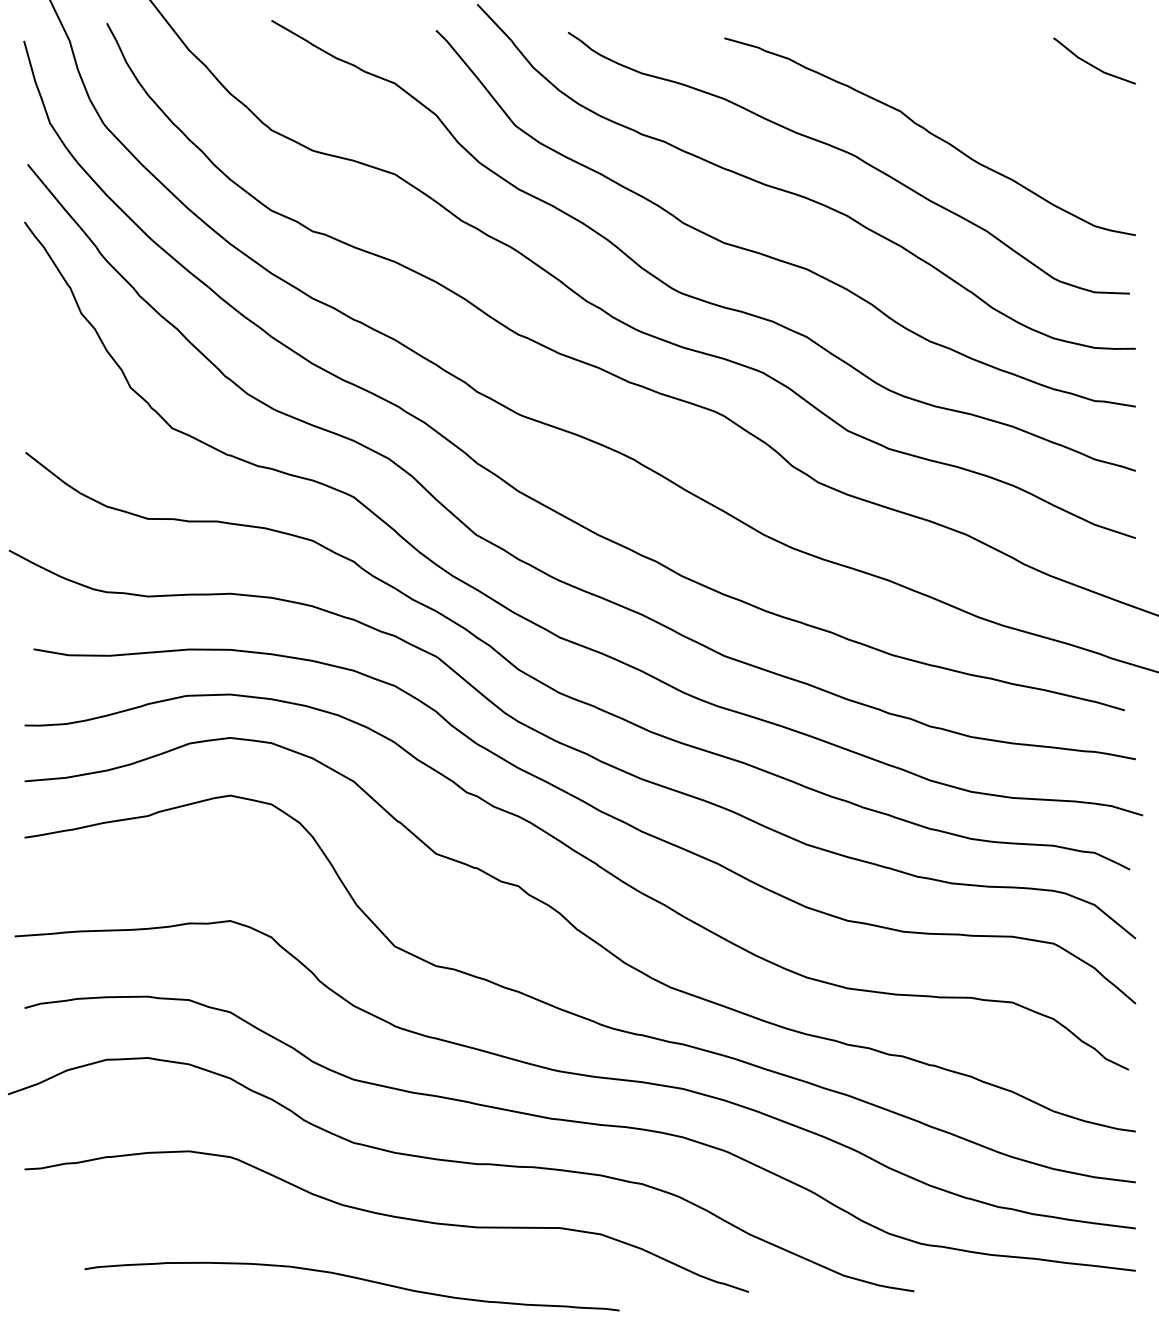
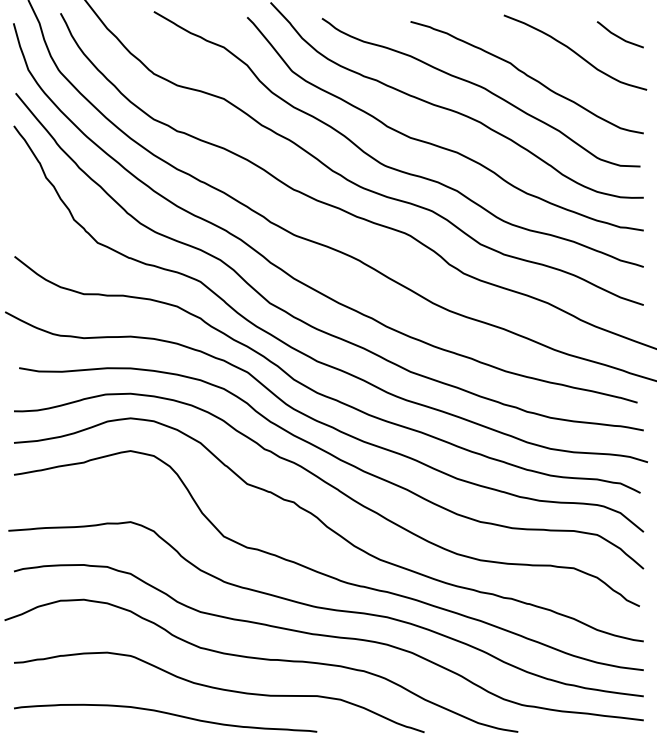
curve: (1015, 92) -> (575, 52), added
curve: (355, 1279) -> (167, 714), moved

